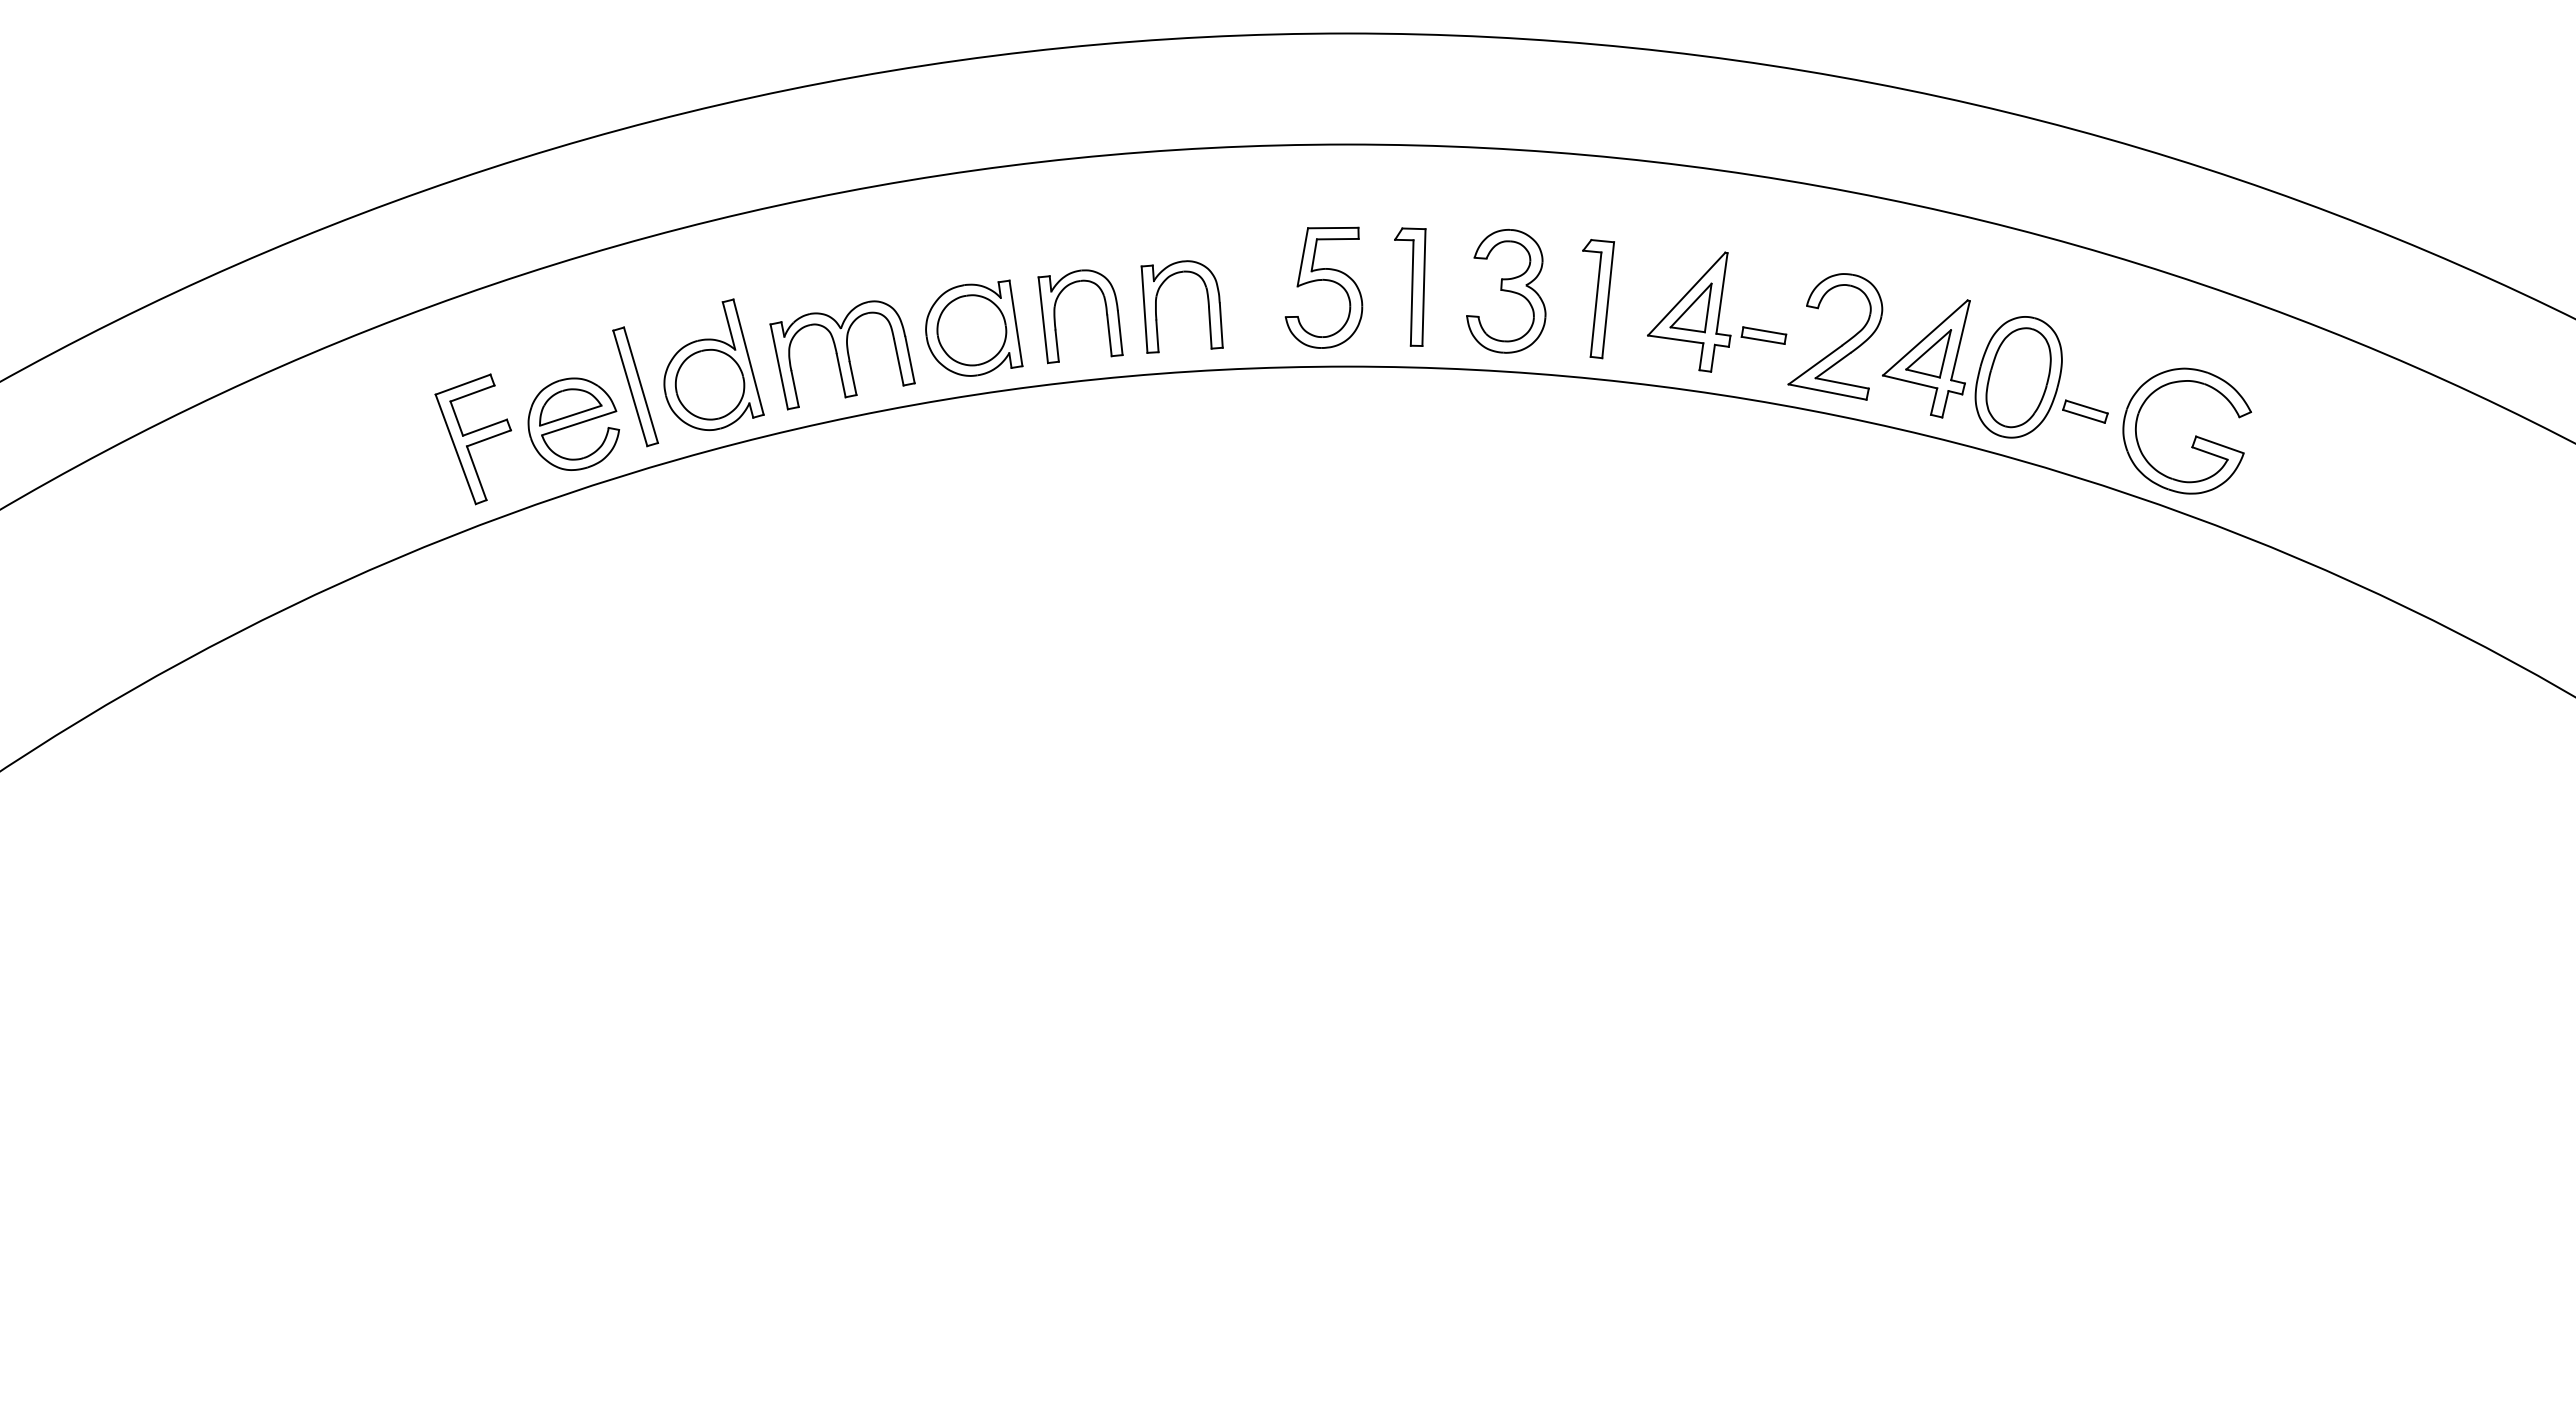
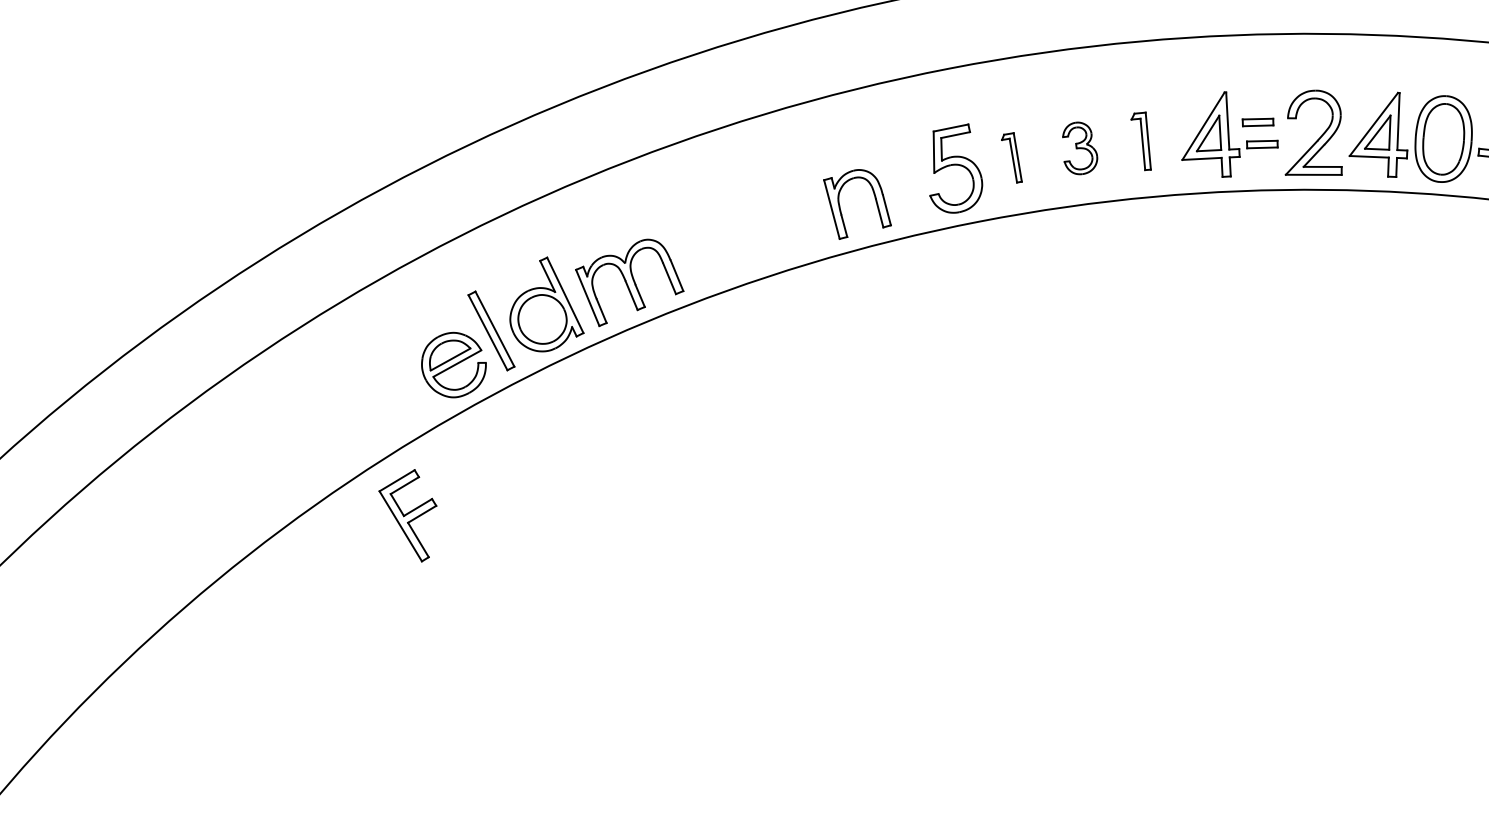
part: (1410, 286) -> (1012, 157), size x0.6
part: (1506, 291) -> (1078, 148), size x0.6
part: (1598, 299) -> (1143, 141), size x0.7
part: (1763, 303) -> (1257, 122), added
part: (1055, 316) -> (771, 226), removed
part: (974, 327) -> (717, 244), removed
part: (473, 439) -> (411, 517), moved

